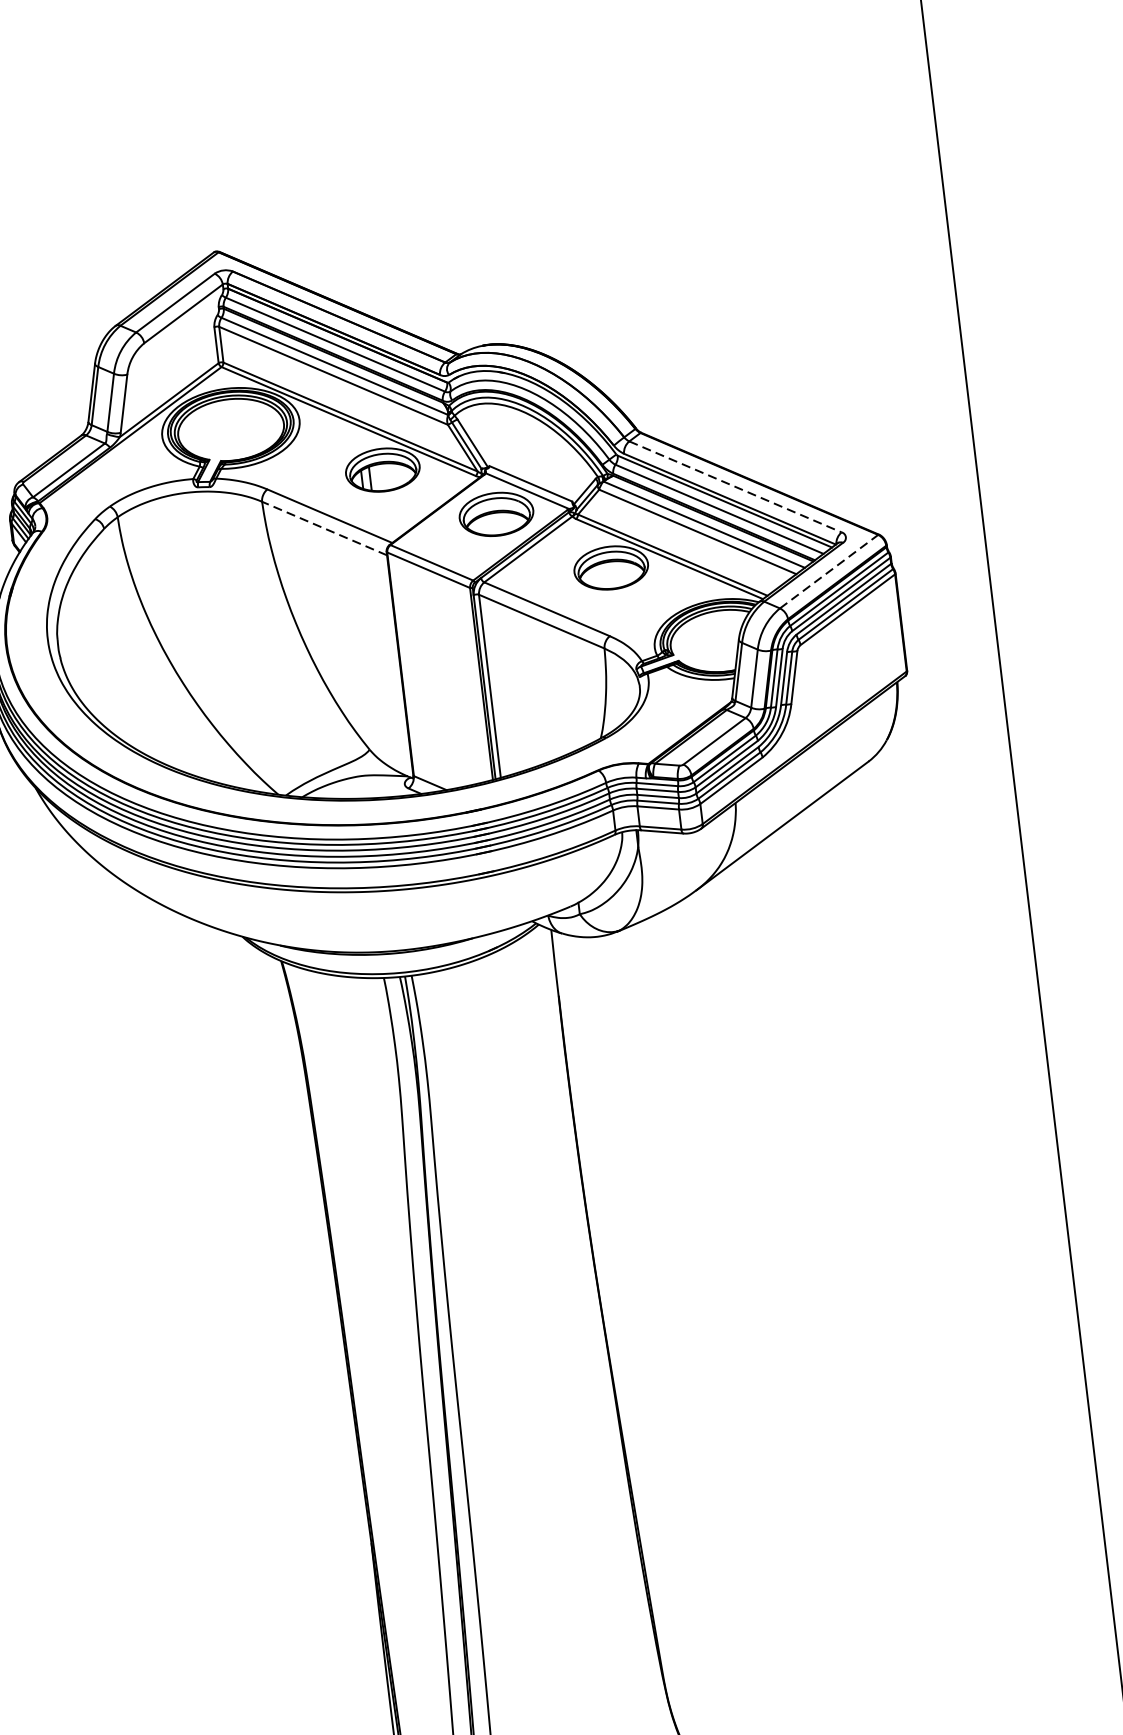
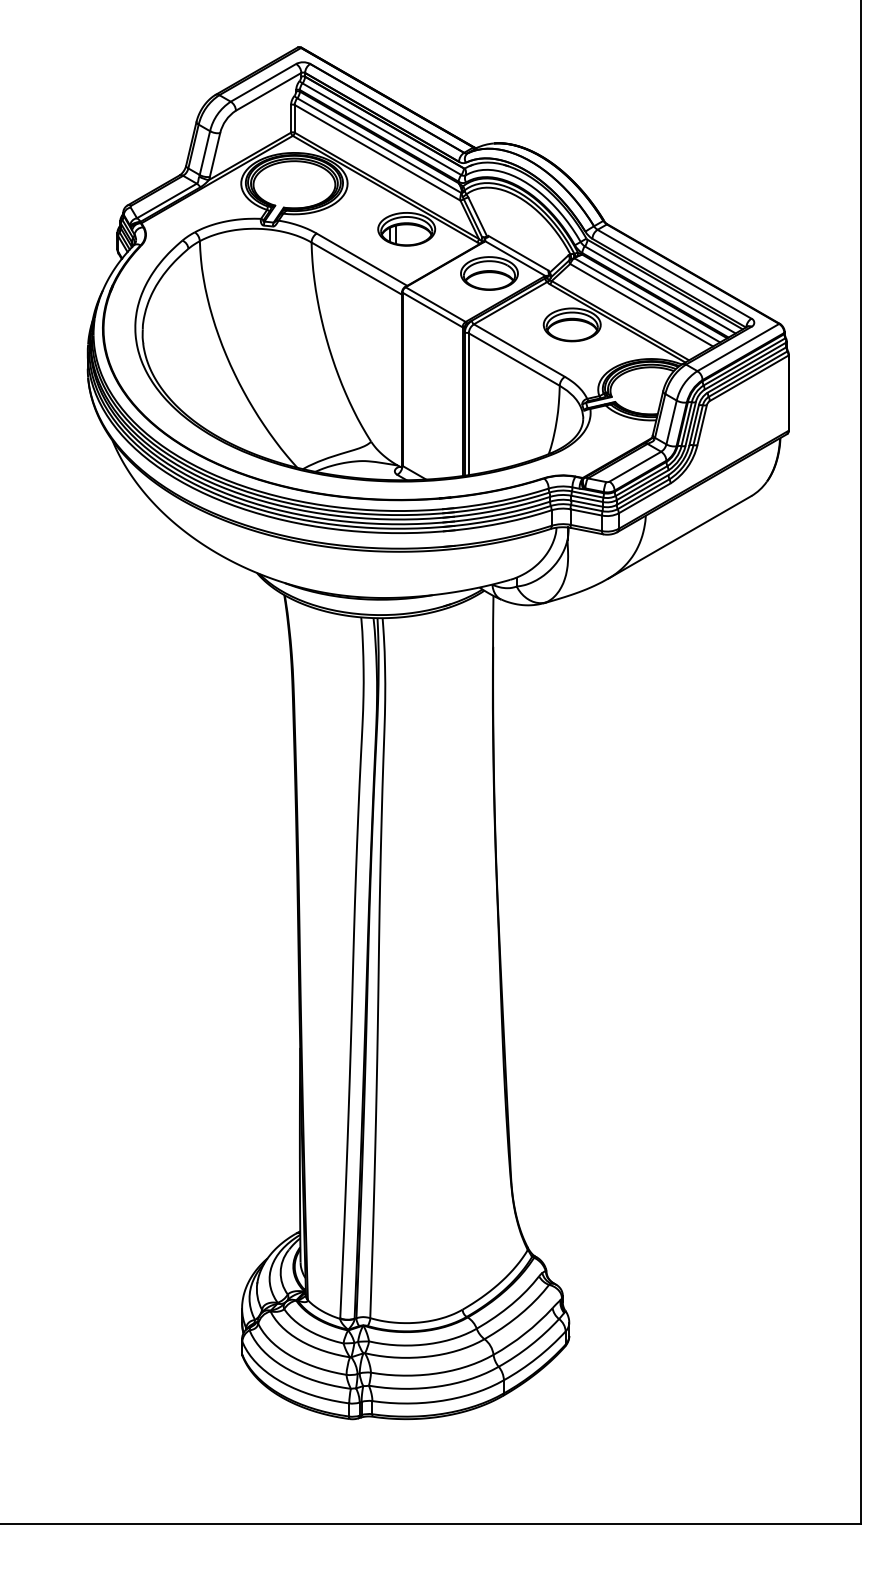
line: (735, 487) -> (674, 274), dashed -> solid
line: (324, 528) -> (356, 268), dashed -> solid
line: (829, 571) -> (738, 347), dashed -> solid

